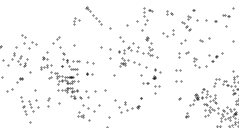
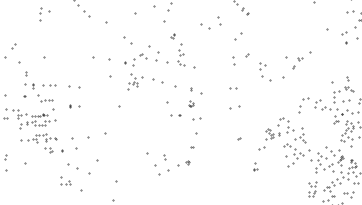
part: (204, 39) -> (276, 29), removed
part: (128, 105) -> (170, 161), moved

